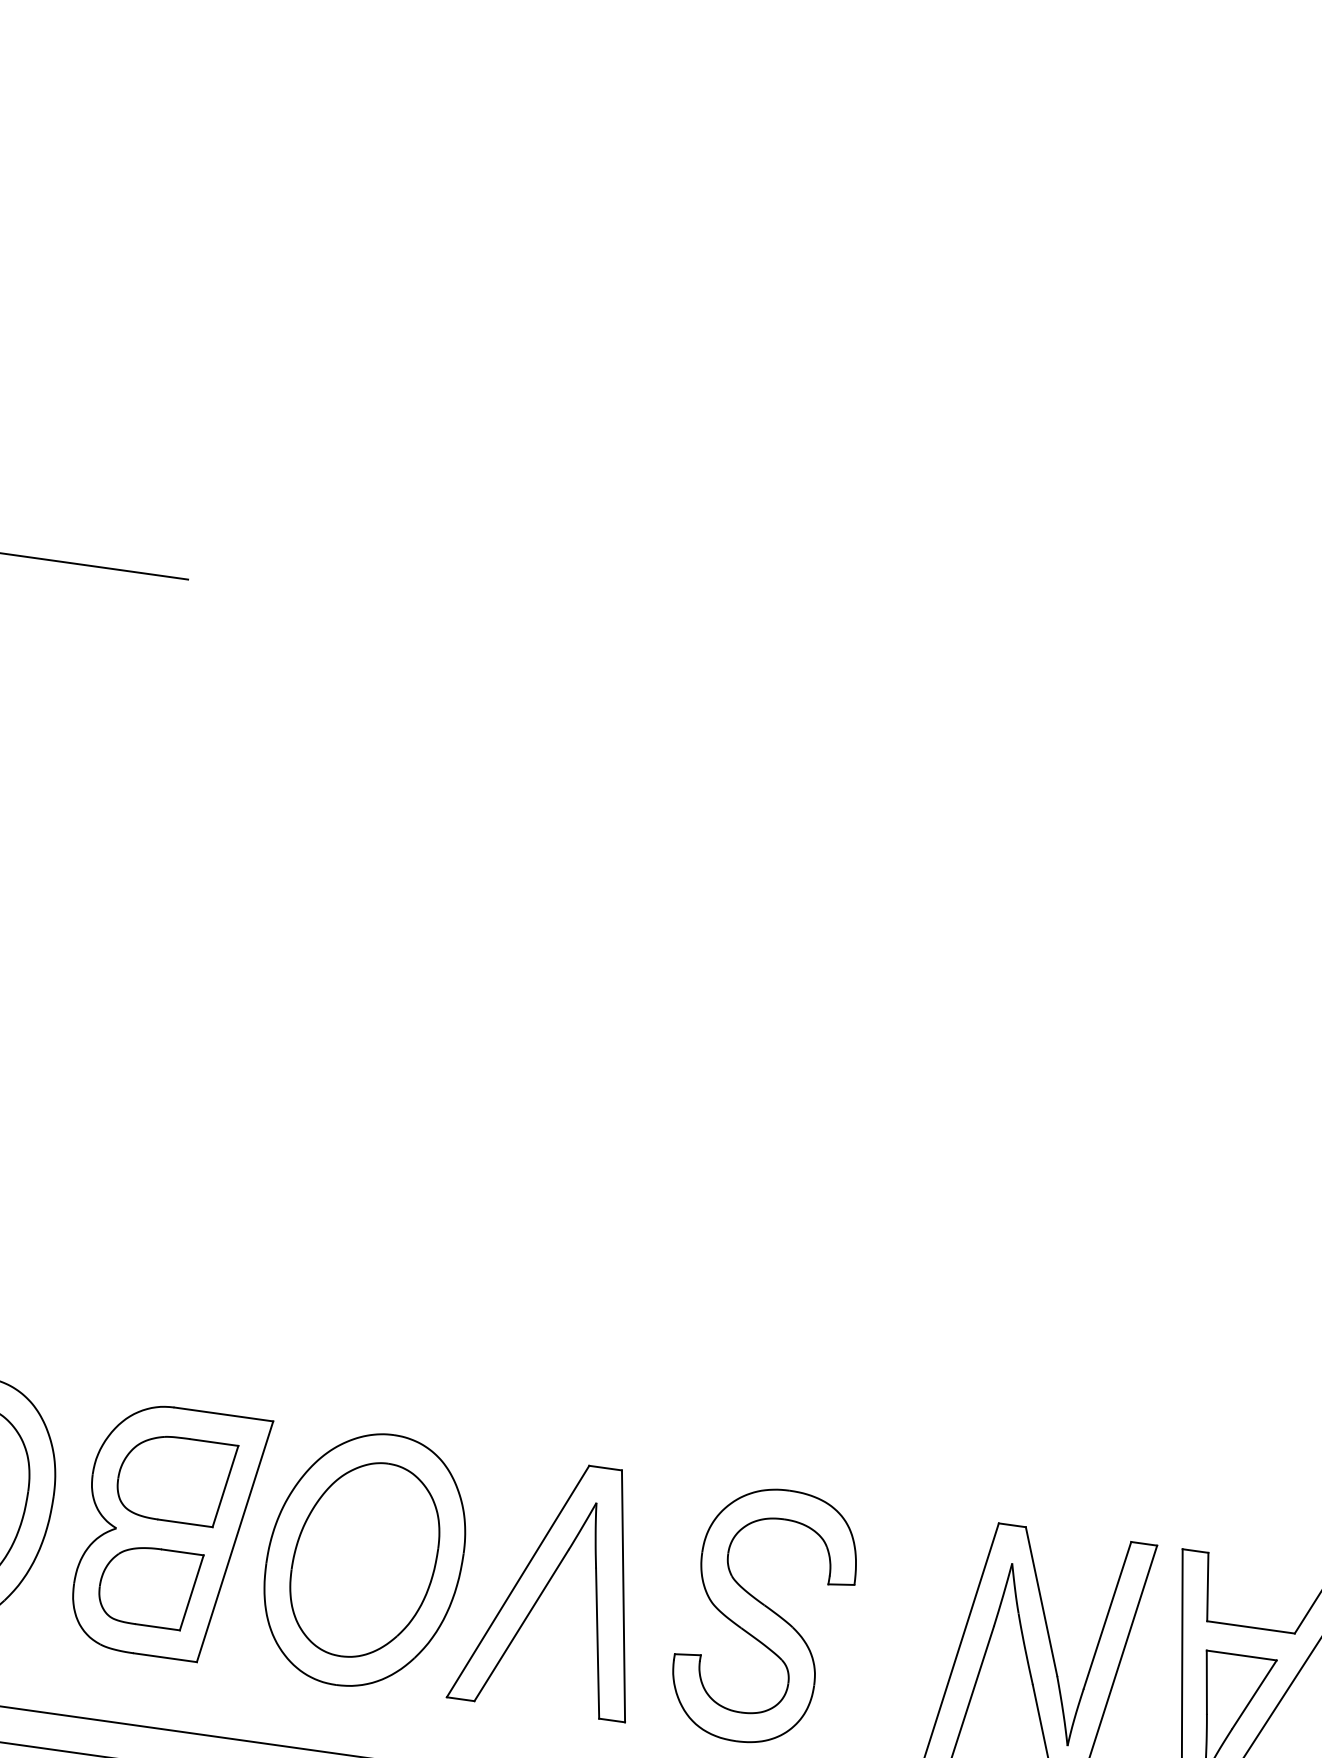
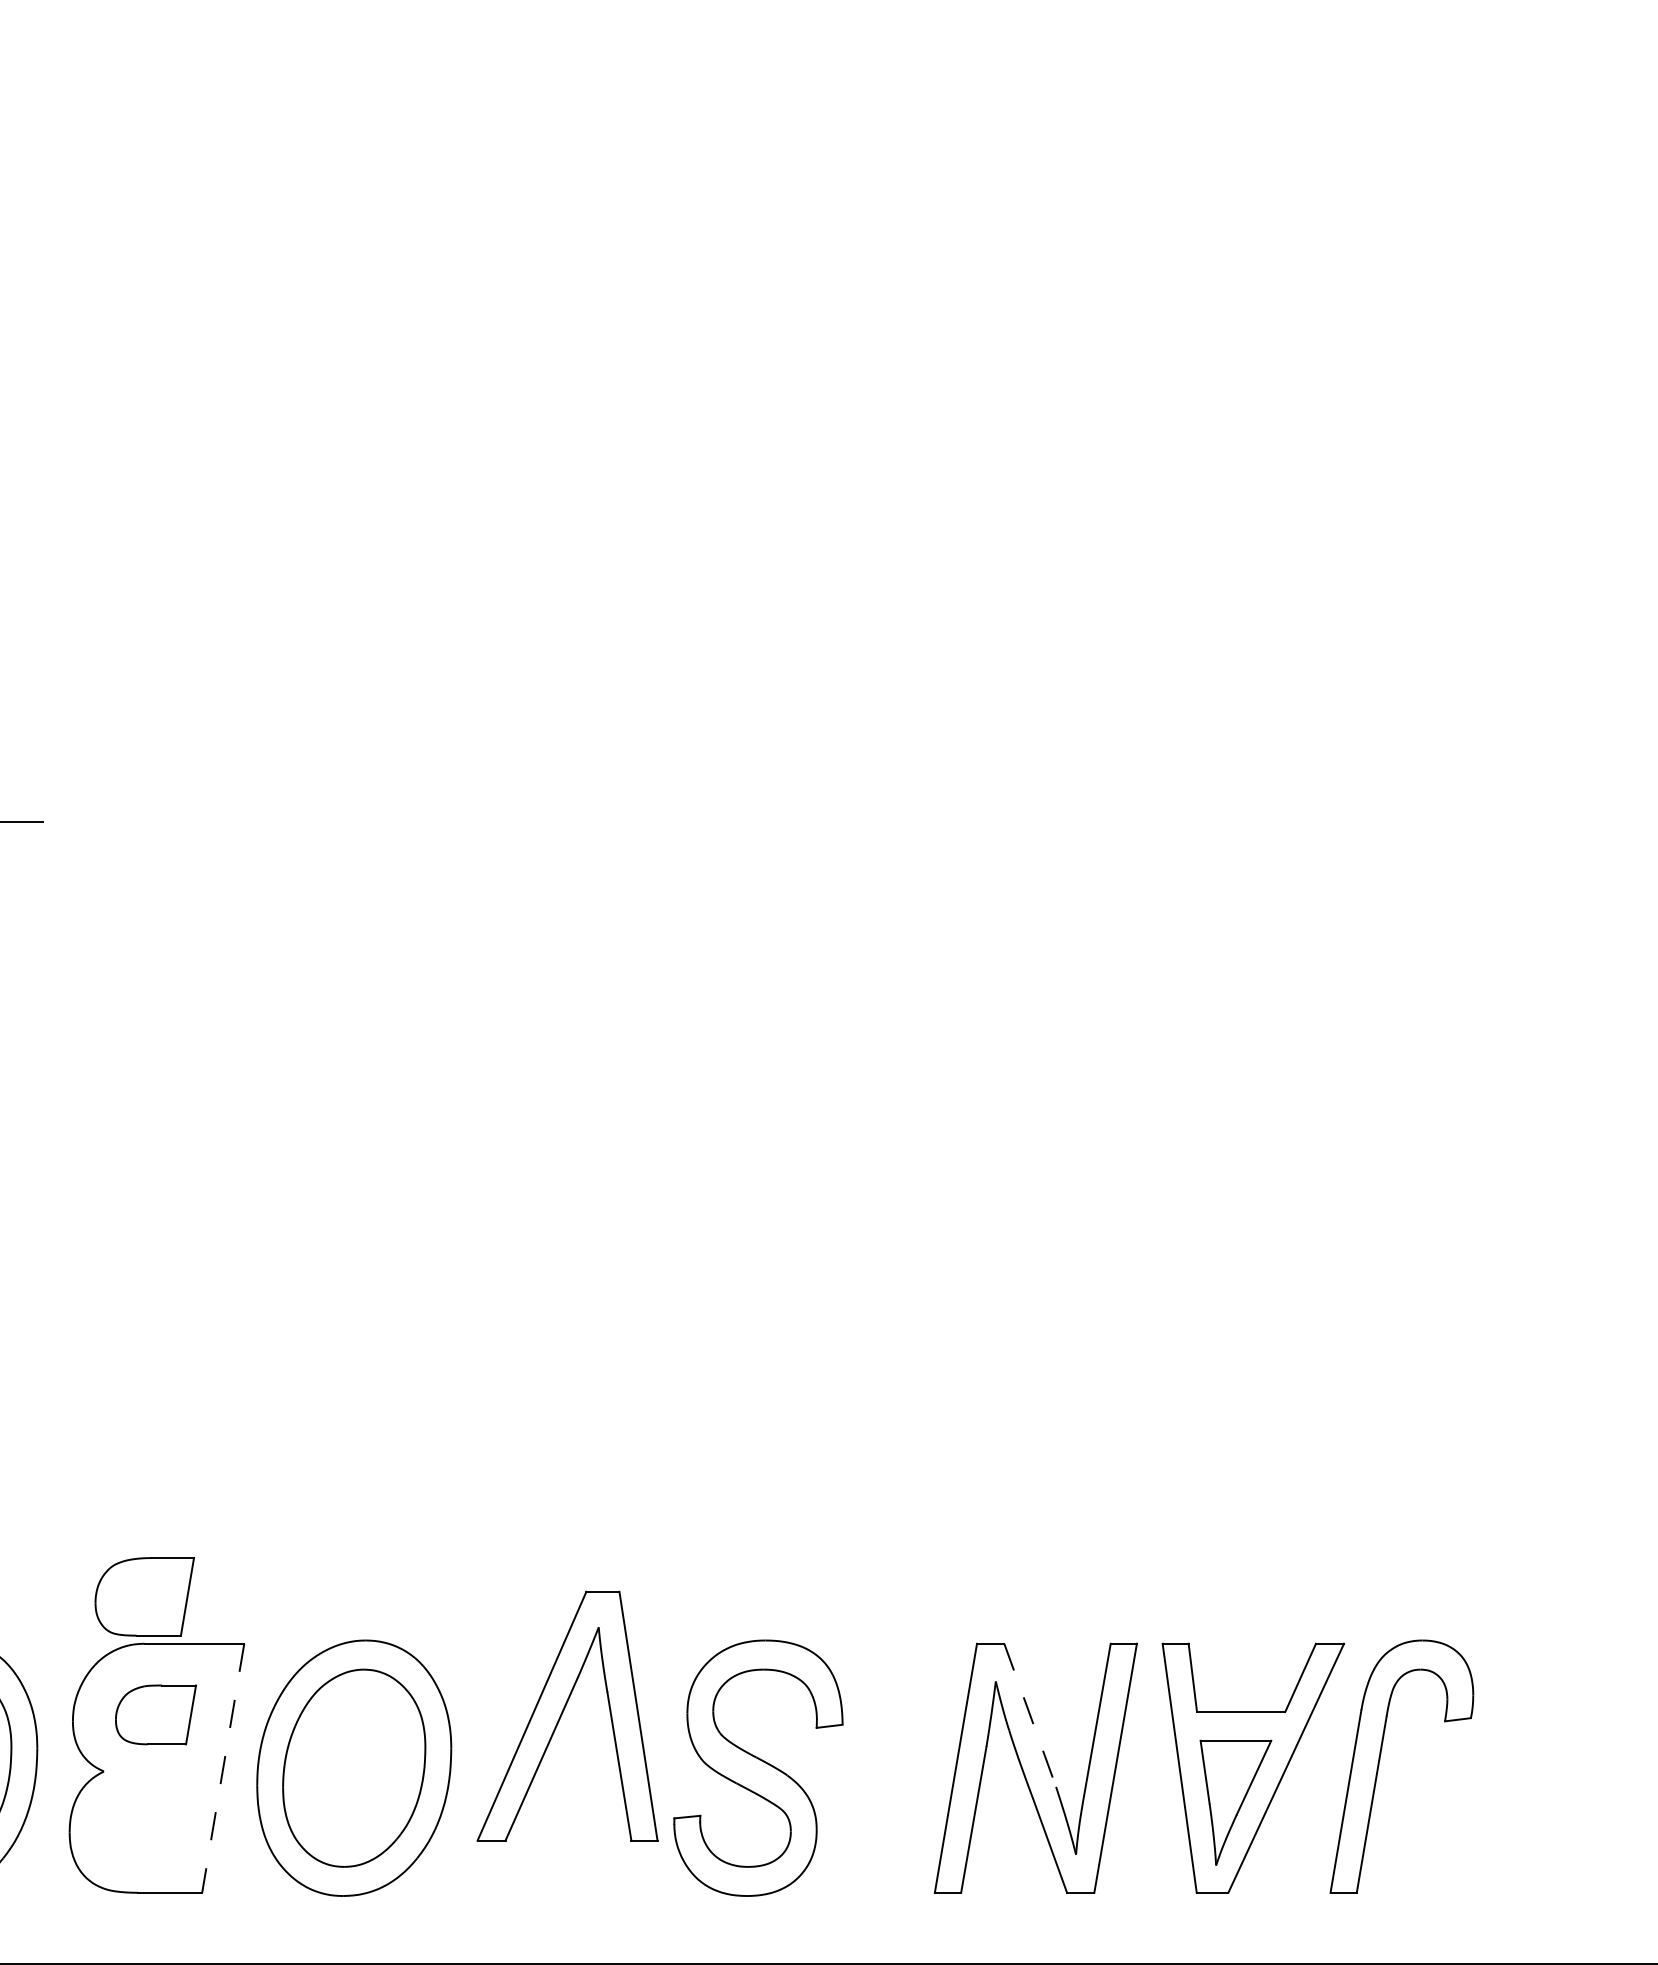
part: (175, 1479) -> (155, 1714), size x0.7
line: (235, 1542) -> (223, 1768), solid -> dashed
part: (553, 1585) -> (567, 1715), moved
part: (149, 1586) -> (144, 1596), moved
line: (1041, 1601) -> (1030, 1715), solid -> dashed

